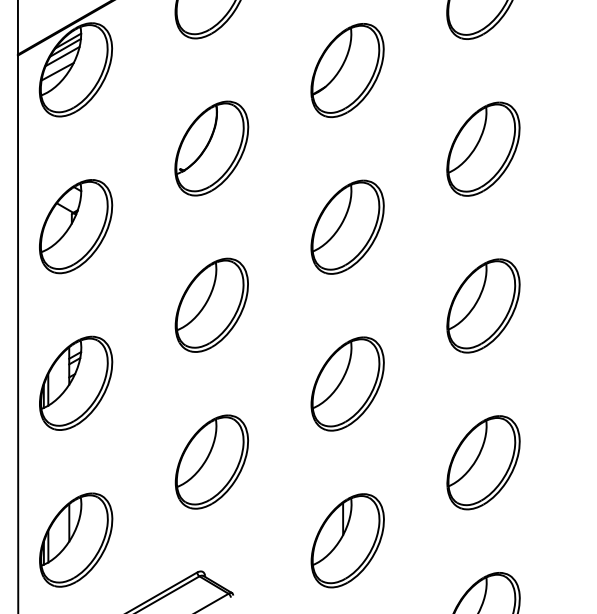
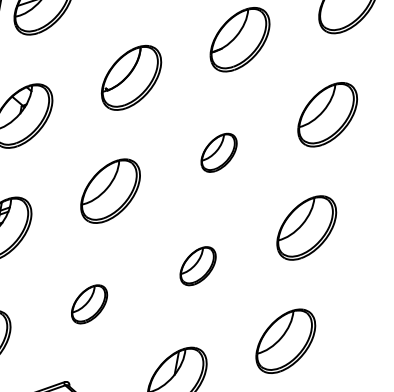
part: (347, 226) -> (219, 152), size x0.6
part: (347, 383) -> (198, 265), size x0.6
part: (211, 461) -> (89, 303), size x0.6

